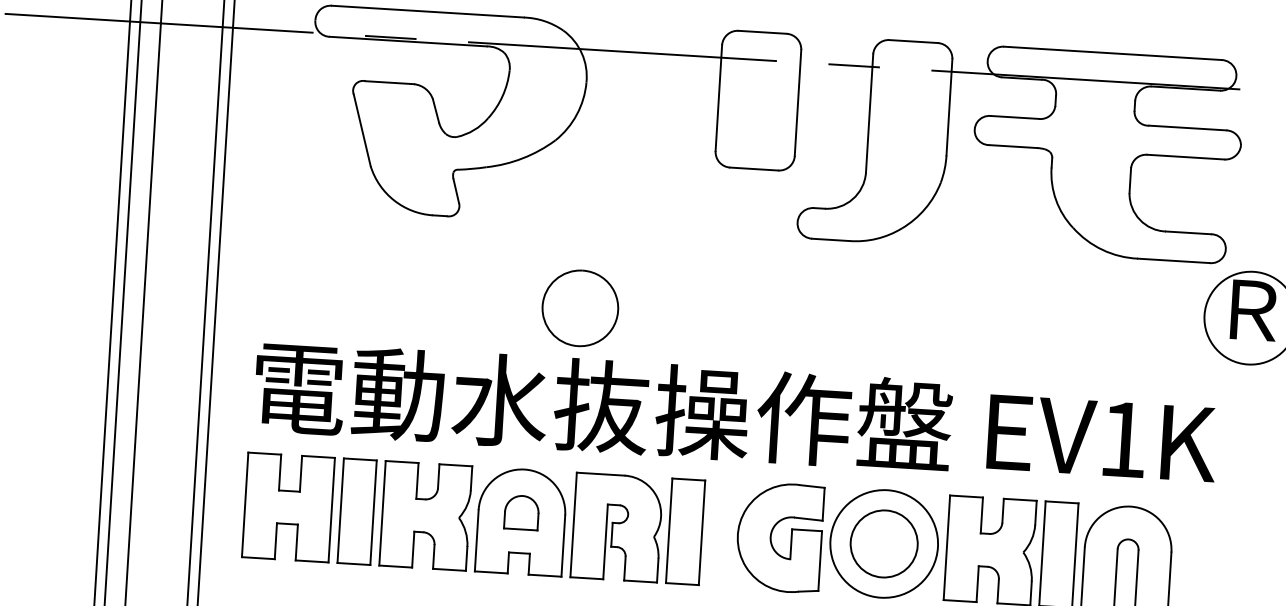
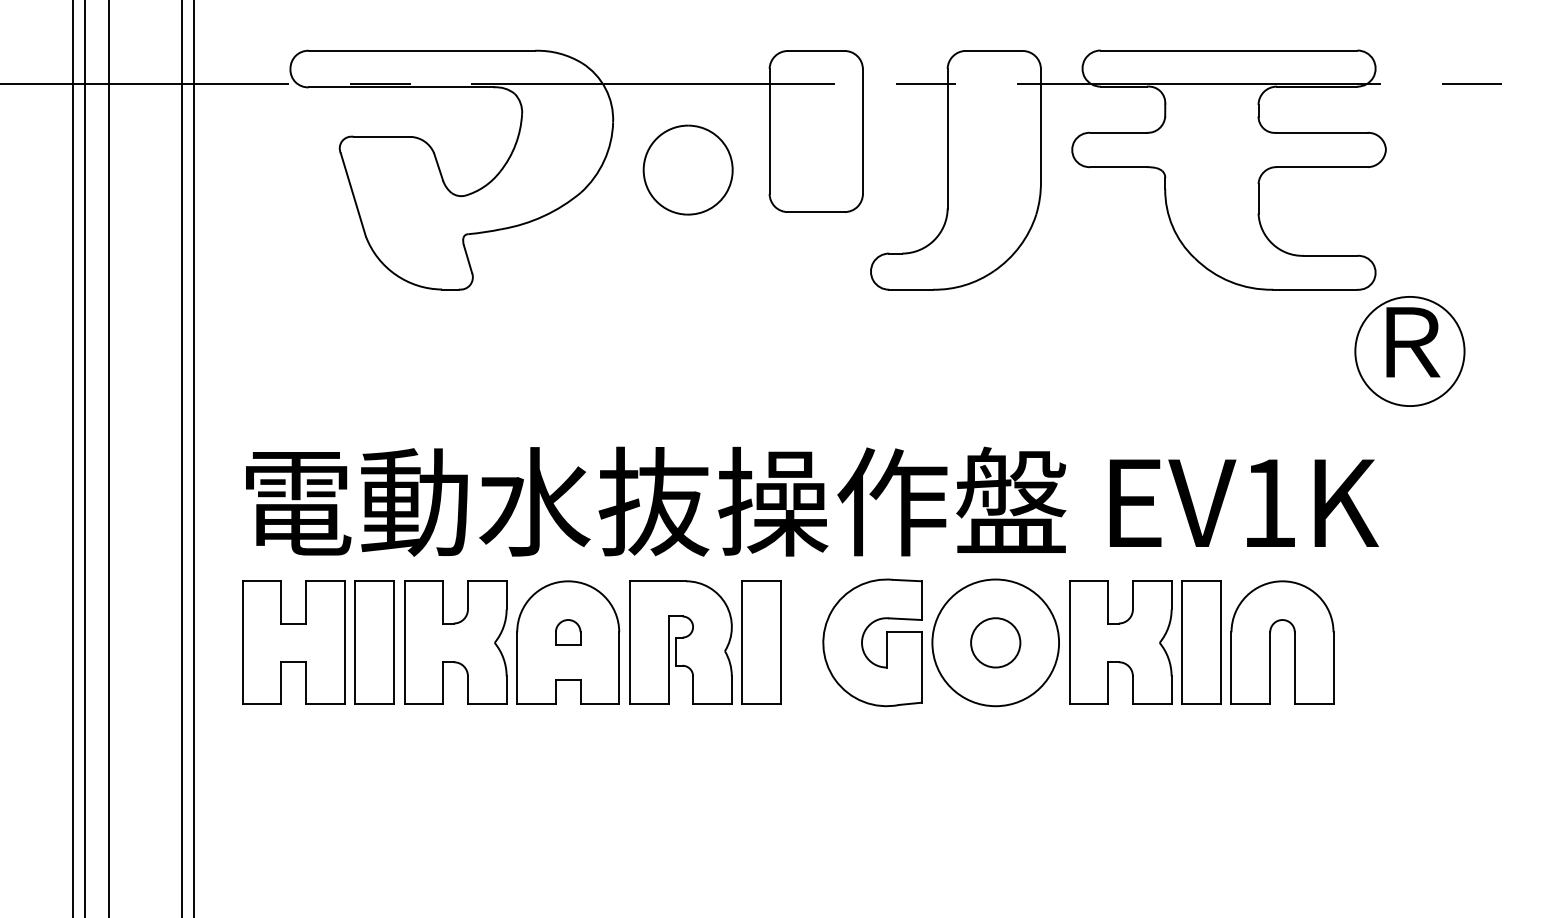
part: (579, 307) -> (687, 169), moved
part: (522, 512) -> (568, 632), size x0.62
circle: (884, 543) -> (995, 642), size x0.62

